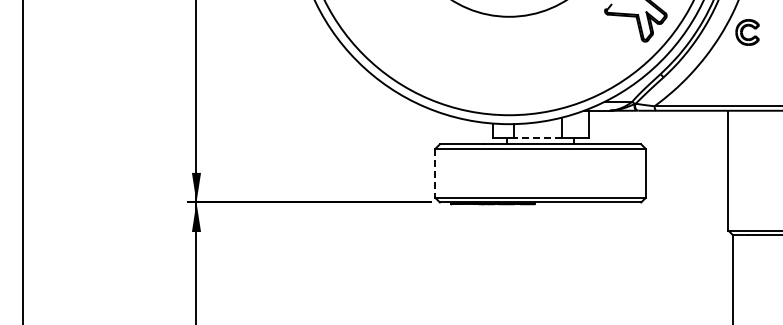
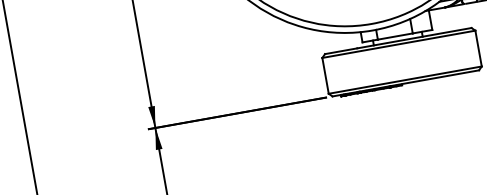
line: (537, 137) -> (395, 36), dashed -> solid
line: (435, 173) -> (325, 75), dashed -> solid

